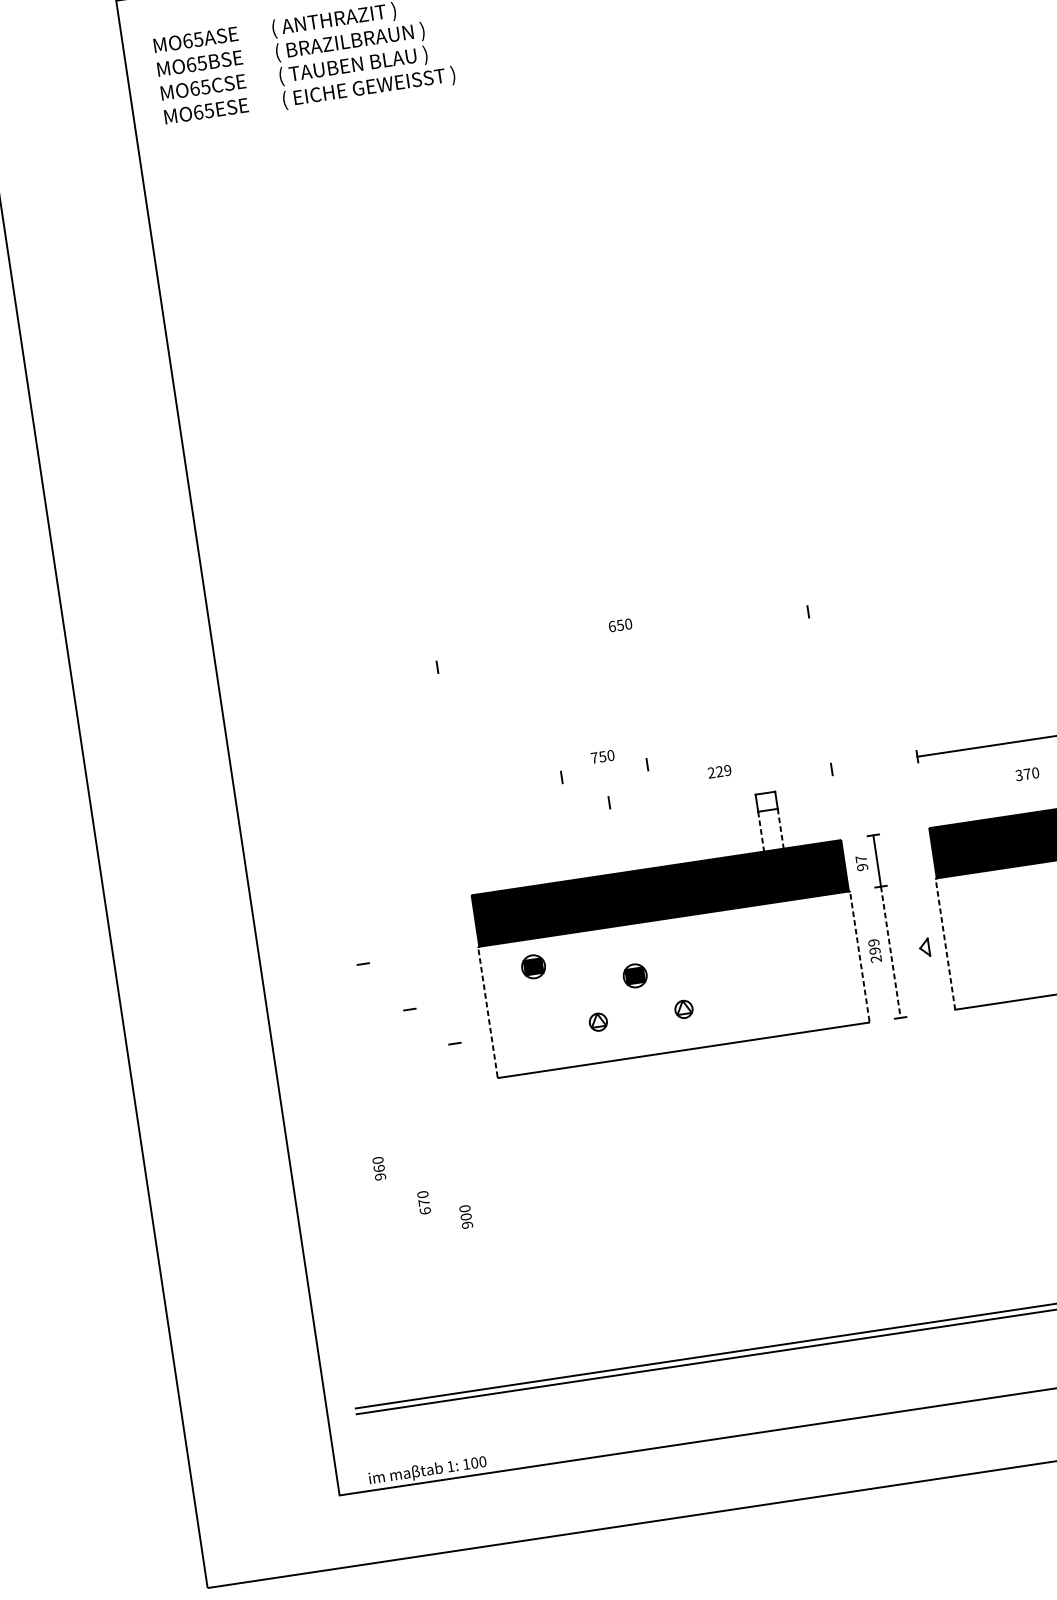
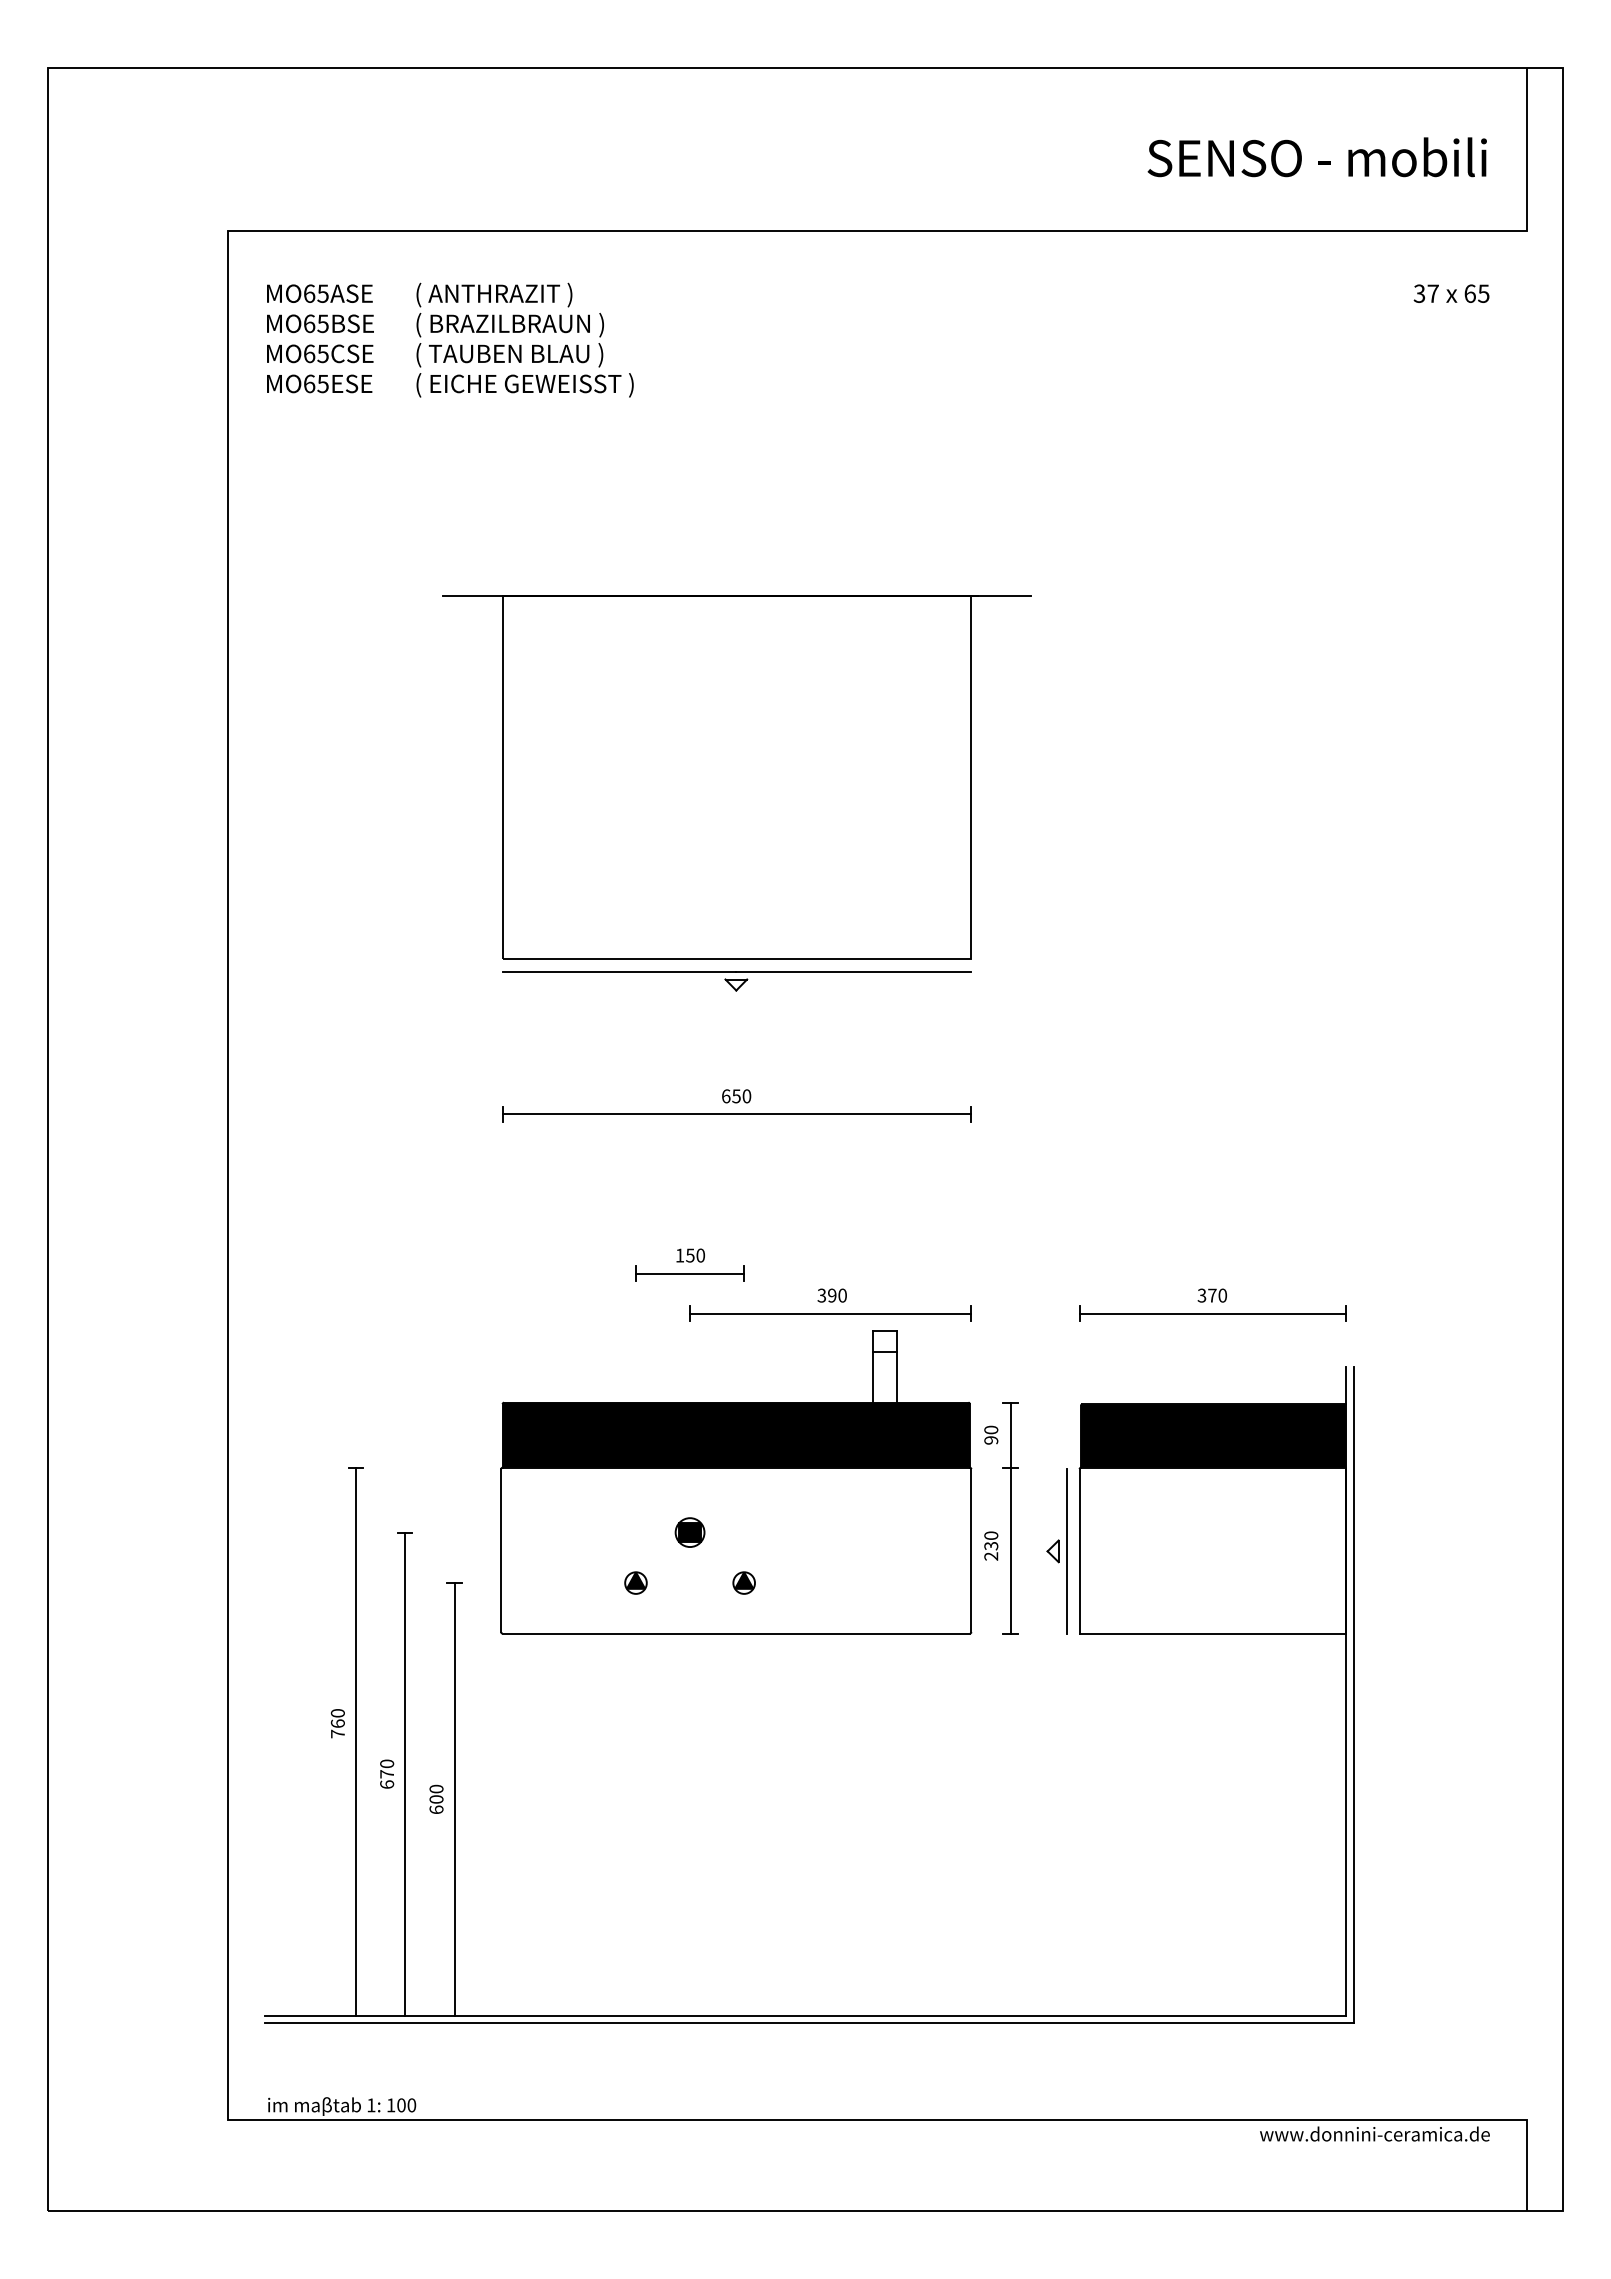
part: (582, 373) -> (736, 777), added
part: (606, 534) -> (736, 981), added
line: (622, 639) -> (736, 1114), added
text: (594, 757) -> (679, 1255), 750 -> 150
line: (604, 771) -> (689, 1273), added
text: (719, 771) -> (831, 1295), 229 -> 390
text: (1026, 774) -> (1211, 1295), moved
line: (720, 786) -> (830, 1313), added
line: (781, 829) -> (897, 1378), dashed -> solid
line: (761, 832) -> (872, 1378), dashed -> solid
text: (861, 858) -> (991, 1429), 97 -> 90
line: (945, 944) -> (1079, 1550), dashed -> solid
text: (874, 946) -> (991, 1540), 299 -> 230
line: (935, 946) -> (1066, 1551), added
line: (890, 952) -> (1010, 1550), dashed -> solid
line: (859, 956) -> (971, 1550), dashed -> solid
part: (533, 966) -> (565, 1502), removed
fill: (683, 1007) -> (744, 1580), added
line: (488, 1012) -> (501, 1550), dashed -> solid
fill: (597, 1020) -> (635, 1580), added
text: (380, 1176) -> (337, 1733), 960 -> 760
line: (395, 1180) -> (355, 1741), added
line: (438, 1200) -> (405, 1773), added
line: (480, 1214) -> (454, 1799), added
text: (467, 1224) -> (436, 1809), 900 -> 600

